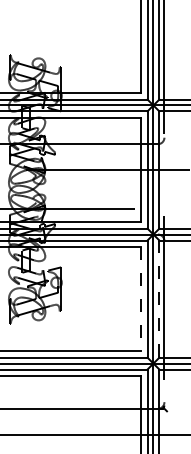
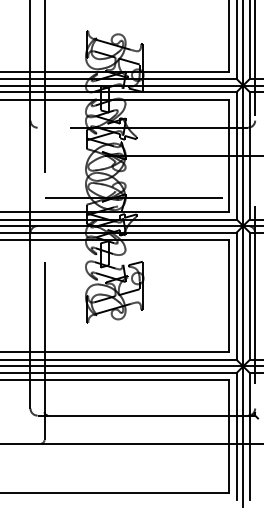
line: (140, 299) -> (229, 296), dashed -> solid
line: (159, 299) -> (249, 296), dashed -> solid

